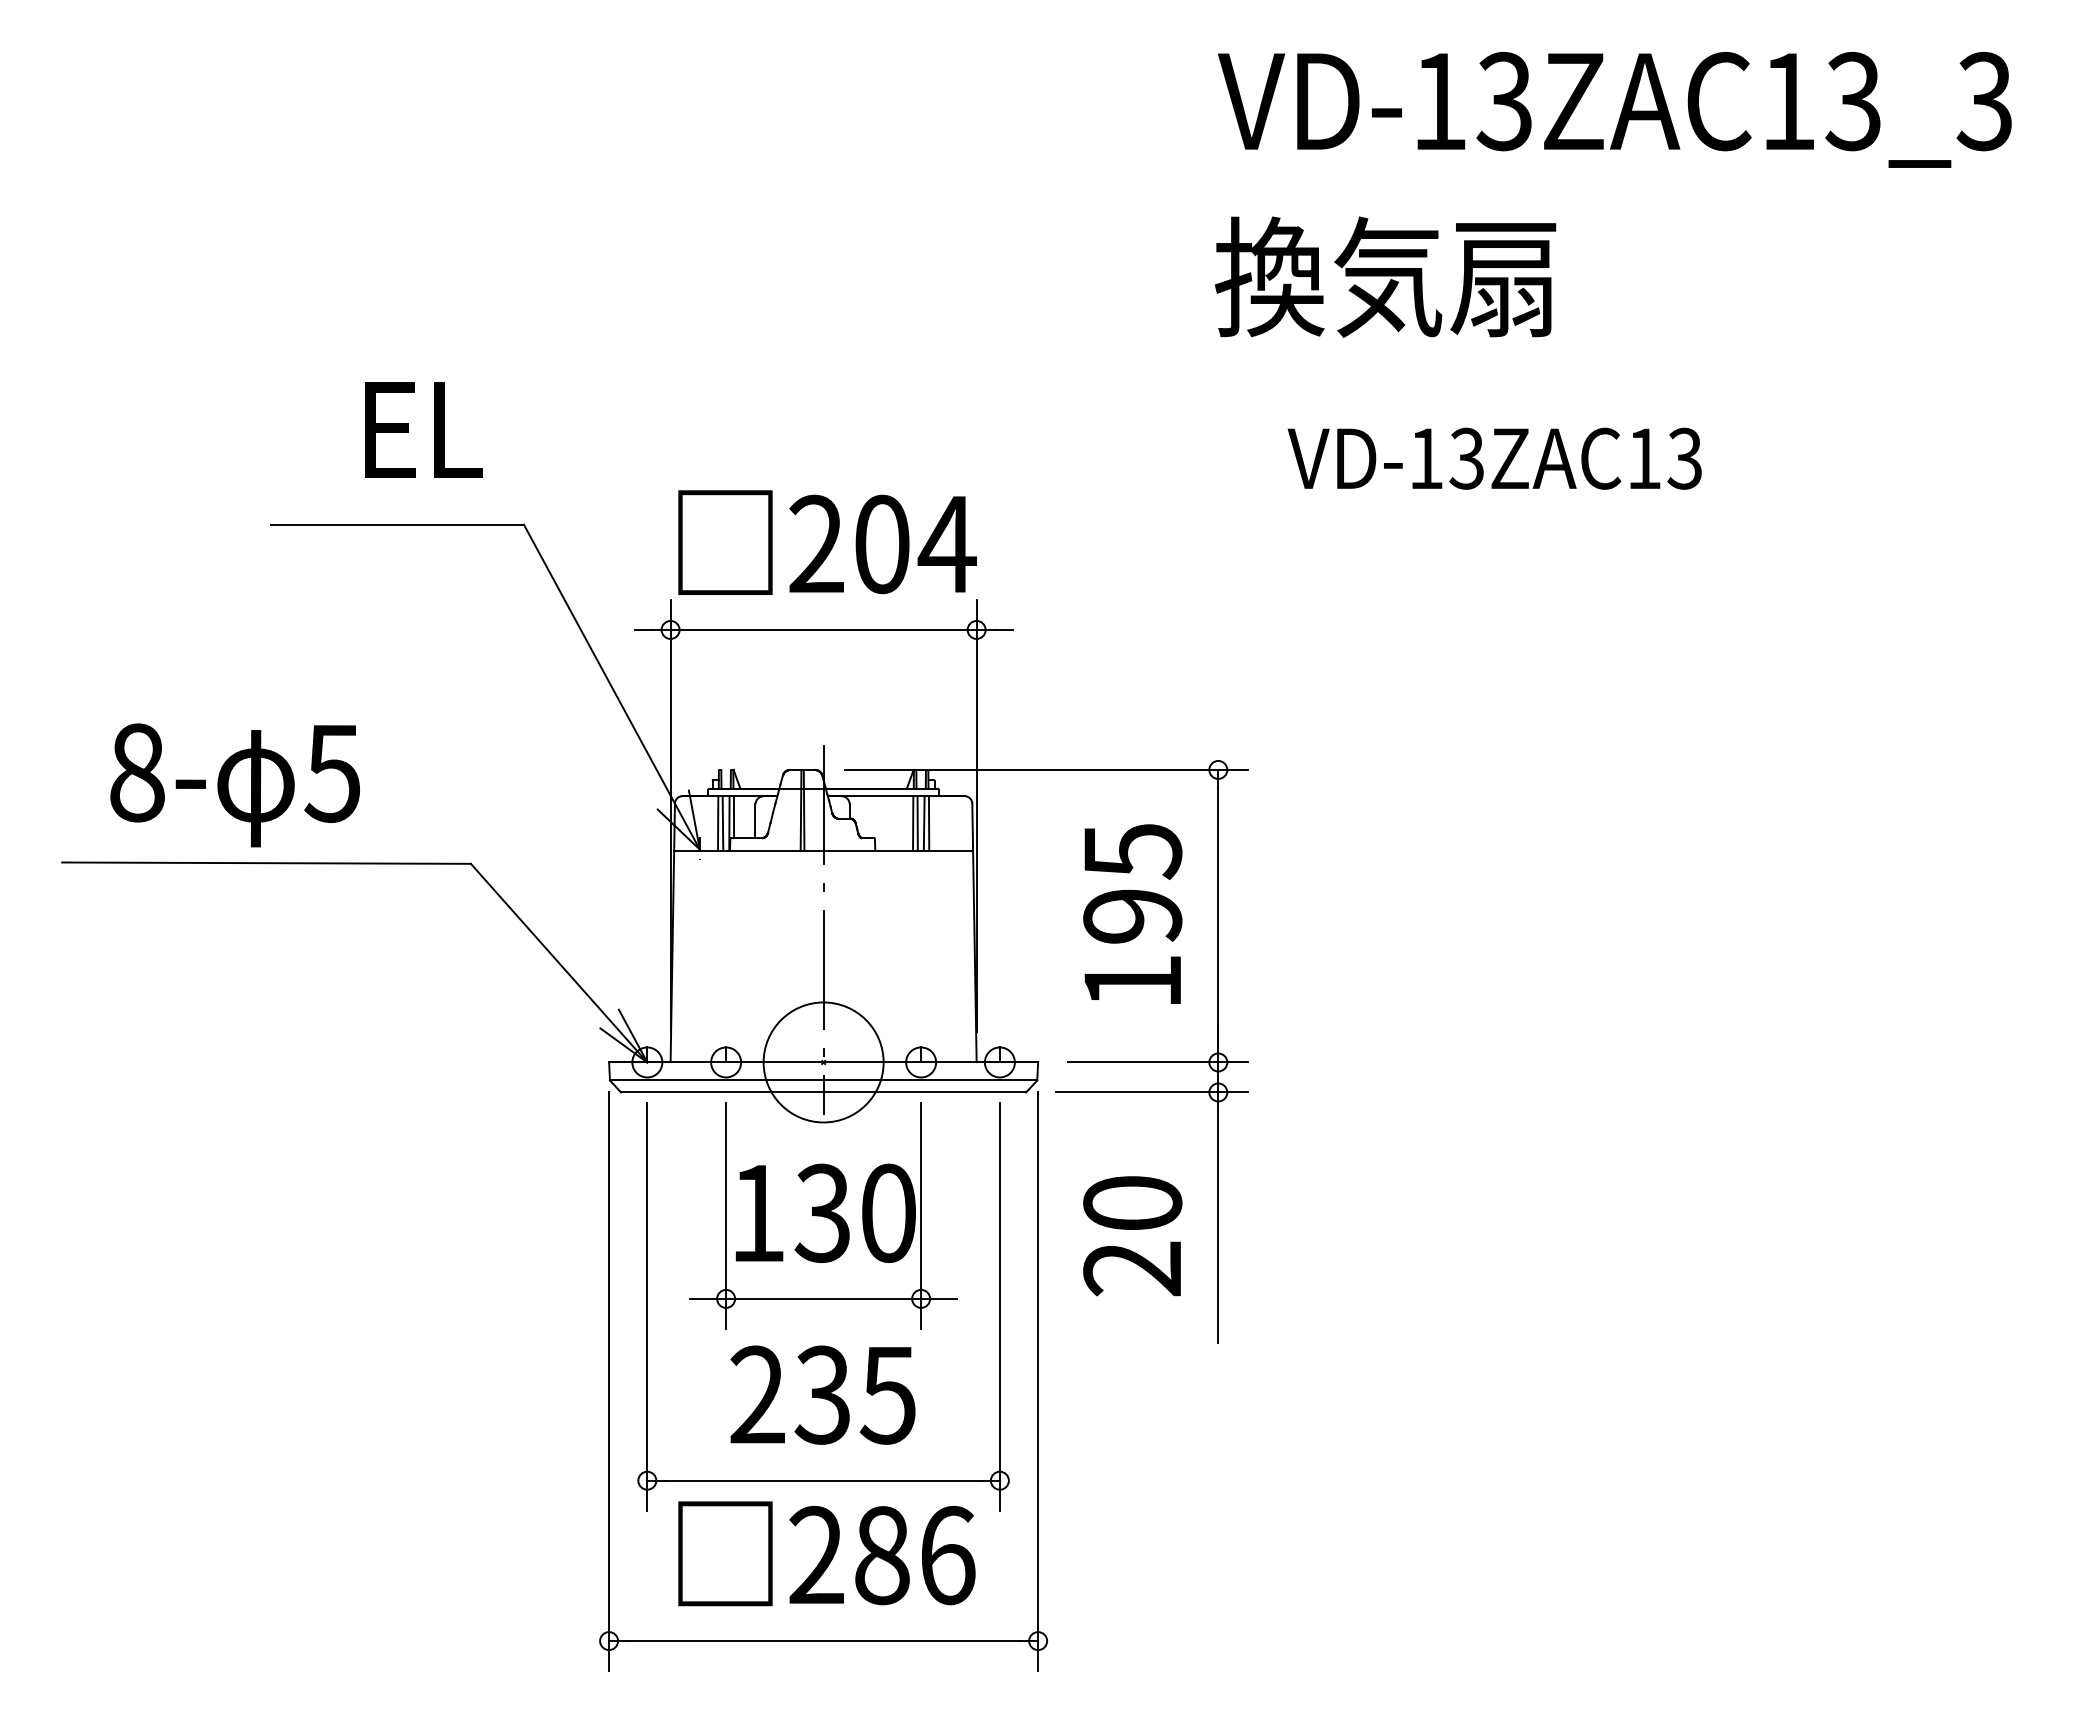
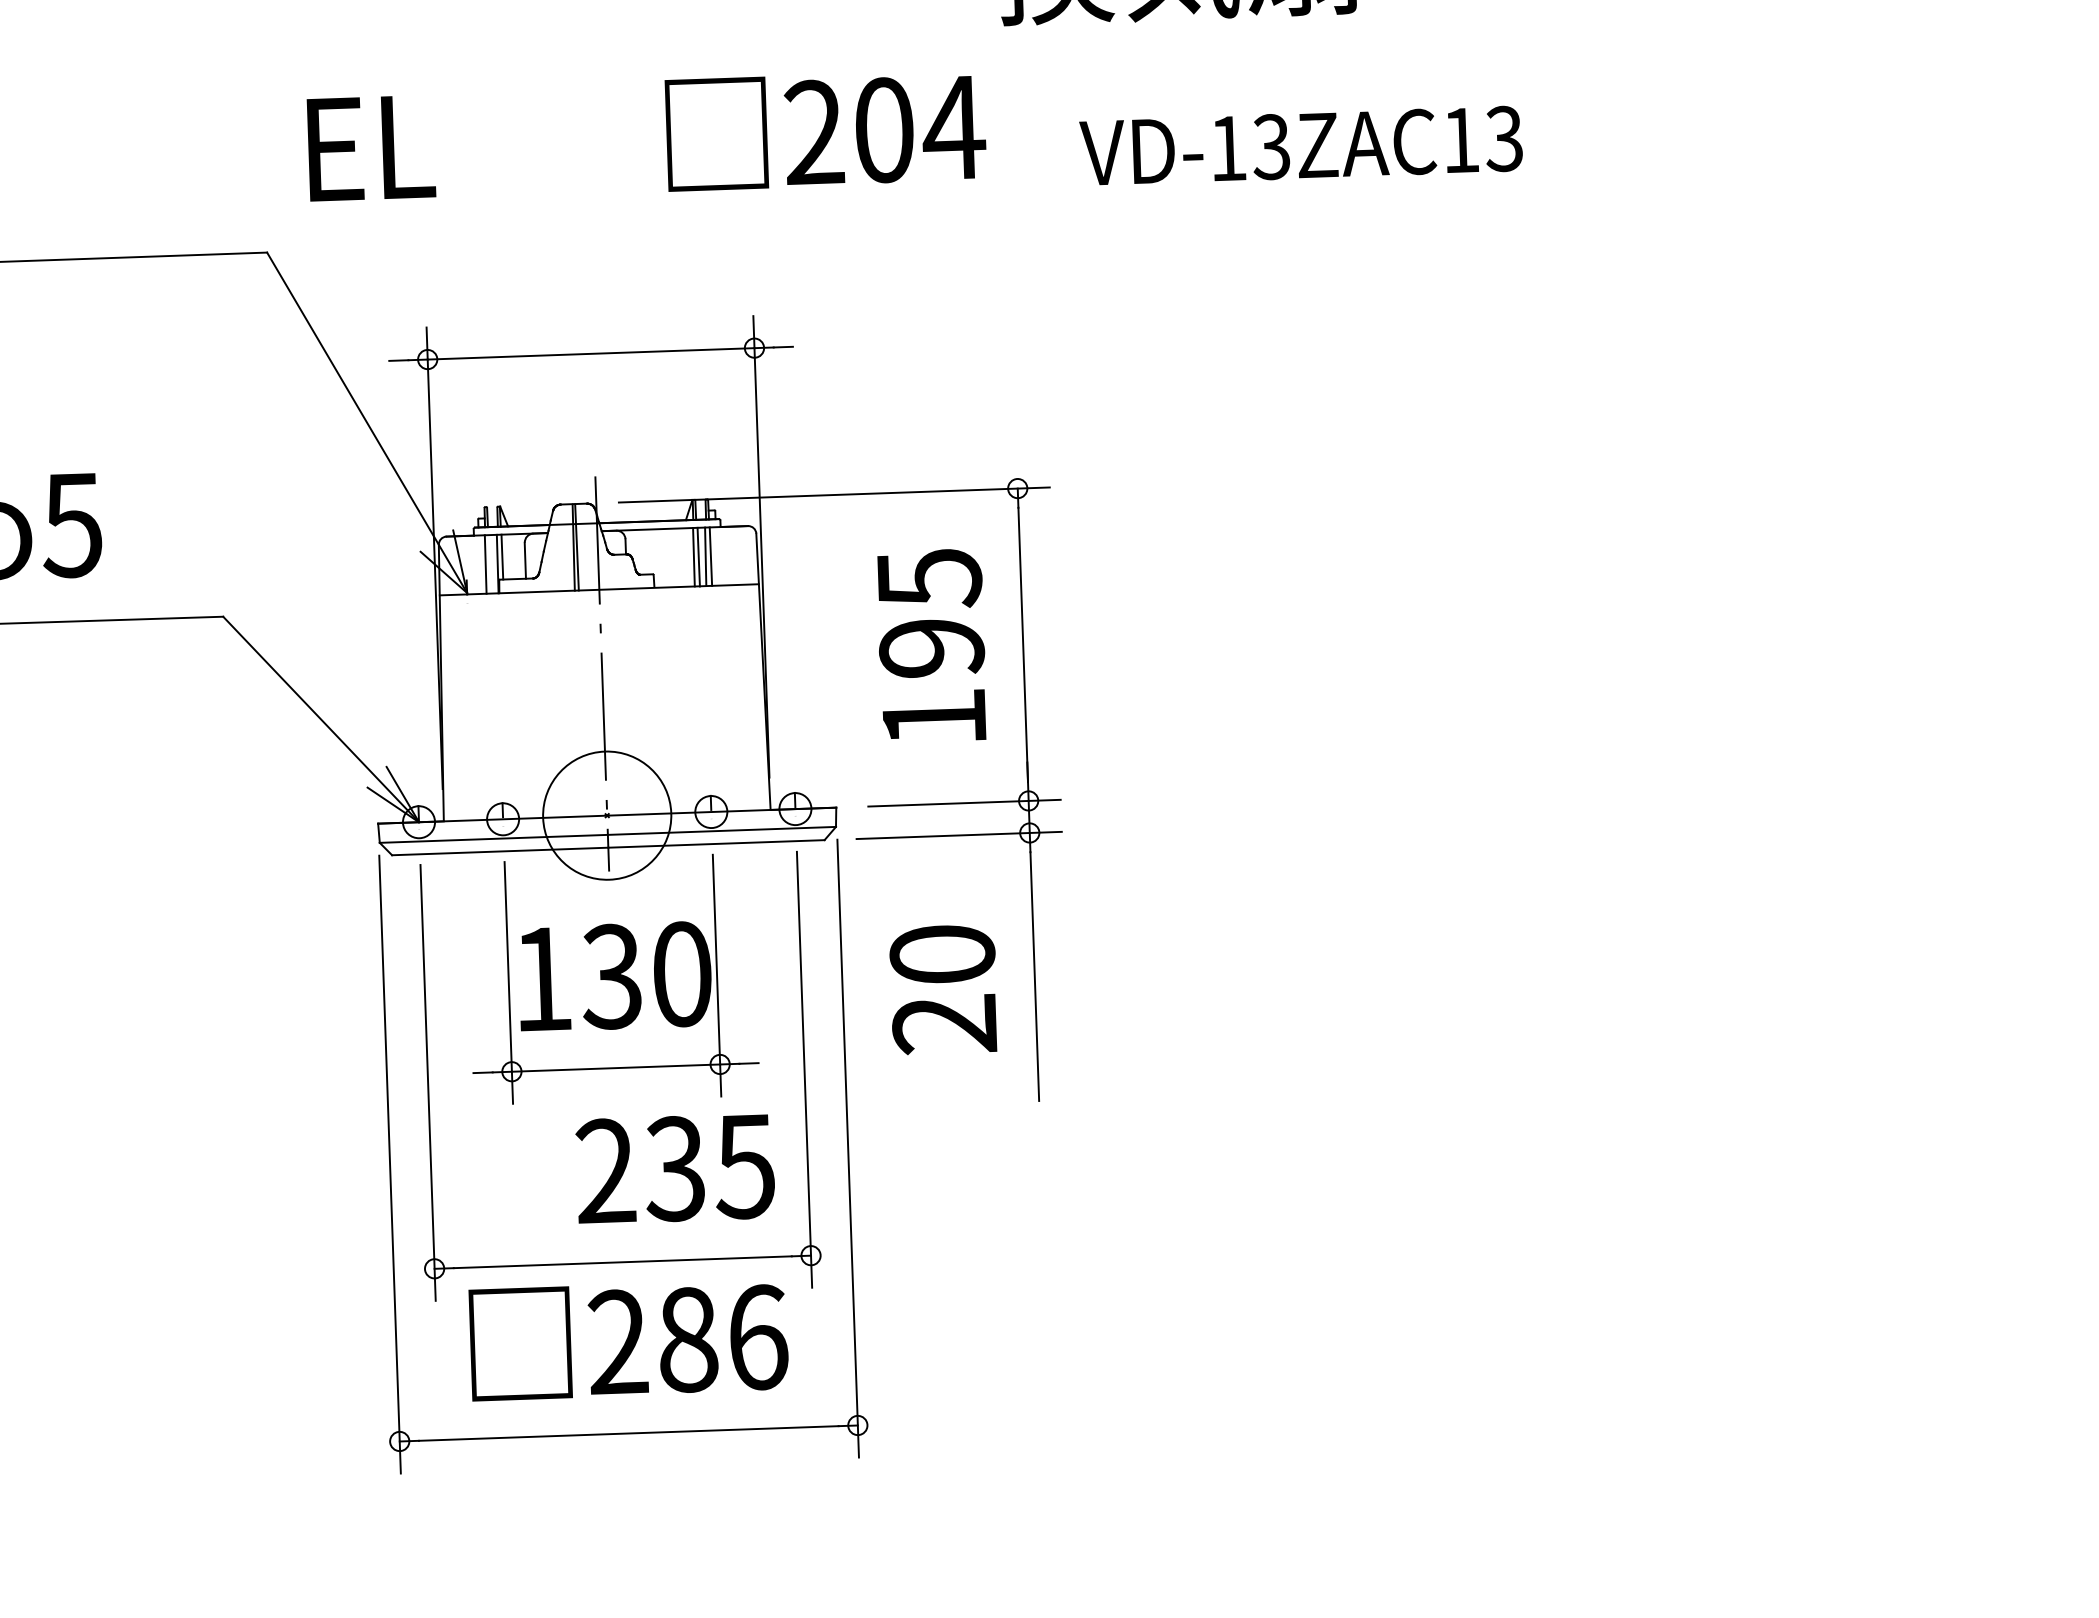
text: (423, 429) -> (370, 147), moved
text: (827, 542) -> (825, 130), moved
line: (722, 823) -> (490, 564), removed
text: (822, 1394) -> (674, 1168), moved

